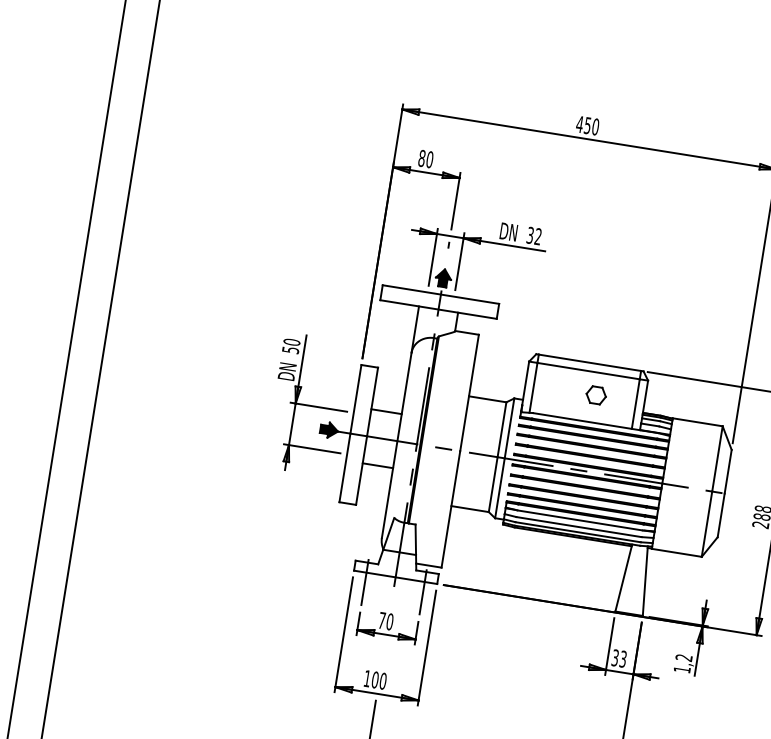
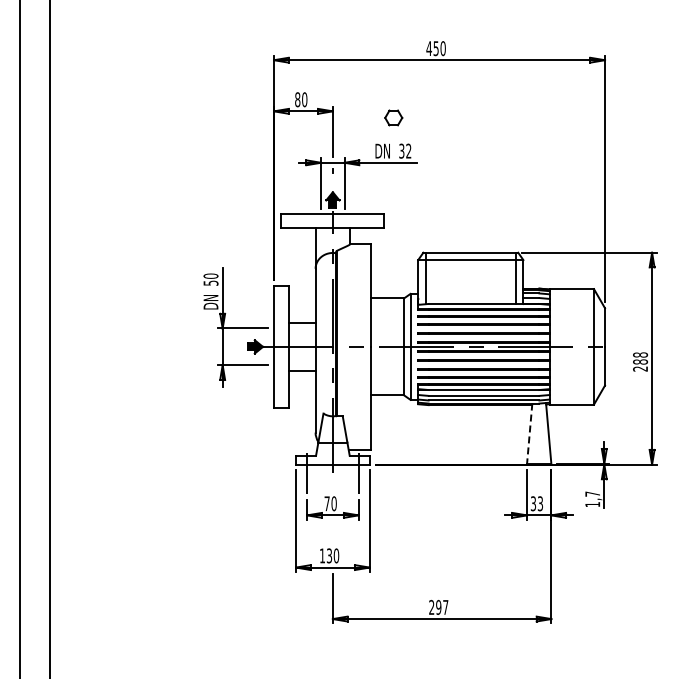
part: (596, 394) -> (393, 117), moved
line: (623, 578) -> (529, 434), solid -> dashed
text: (683, 657) -> (592, 493), 1,2 -> 1,7
text: (375, 679) -> (329, 555), 100 -> 130

